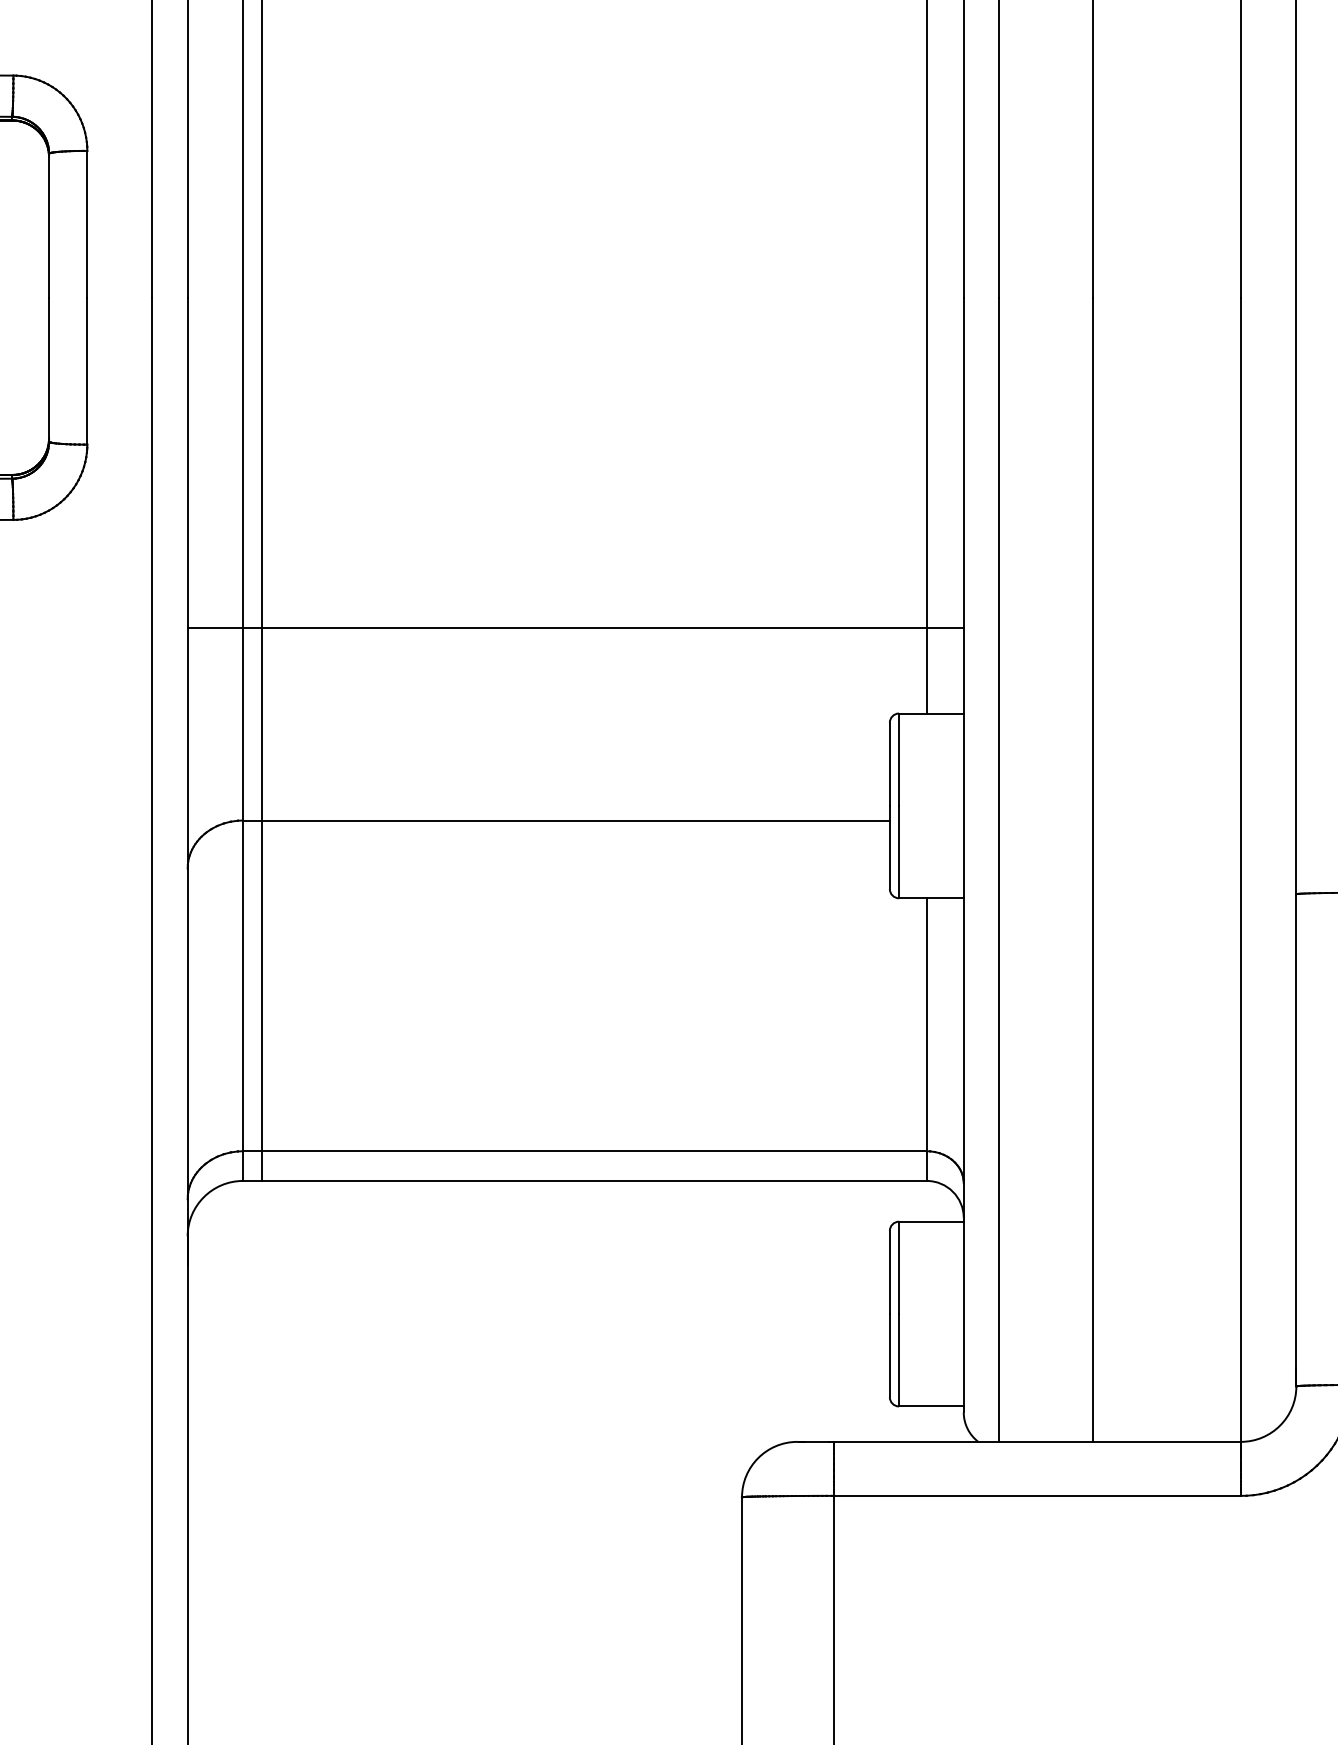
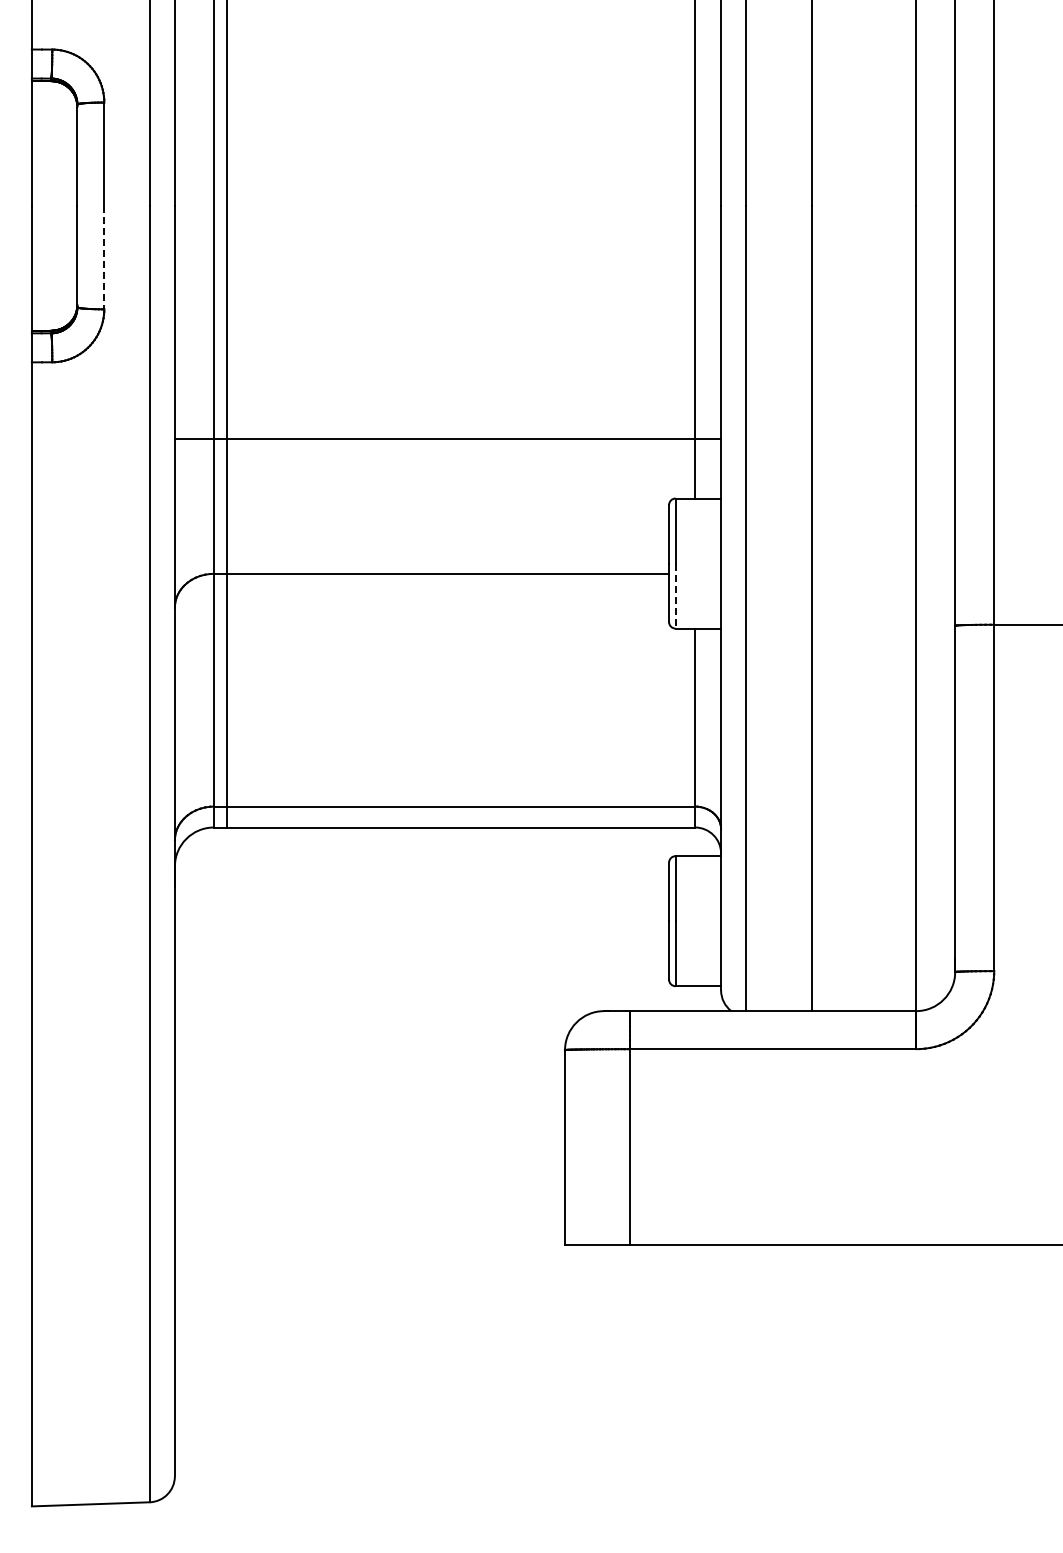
line: (87, 371) -> (104, 257), solid -> dashed
line: (898, 852) -> (675, 596), solid -> dashed

